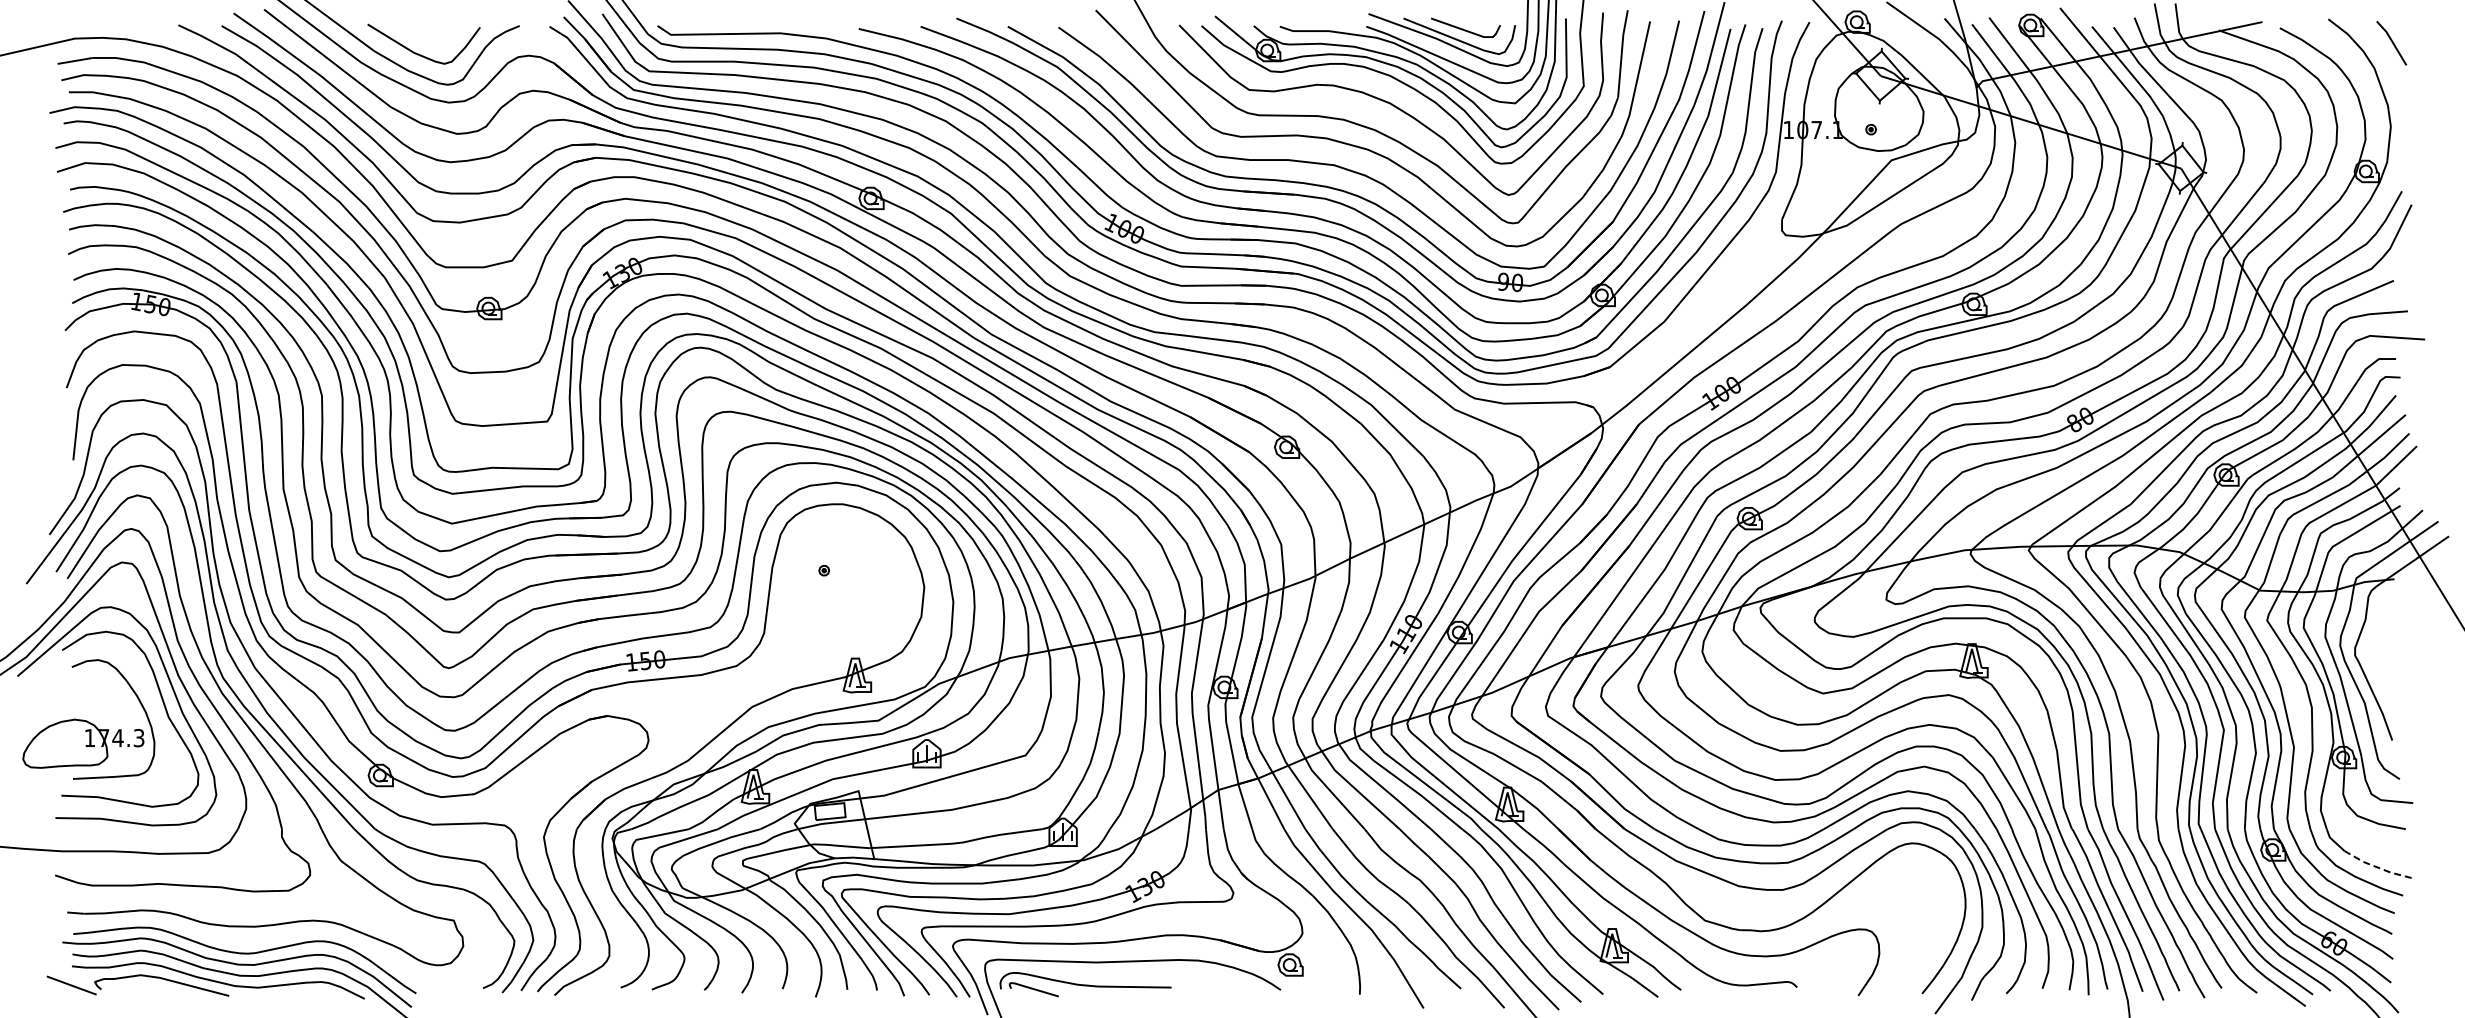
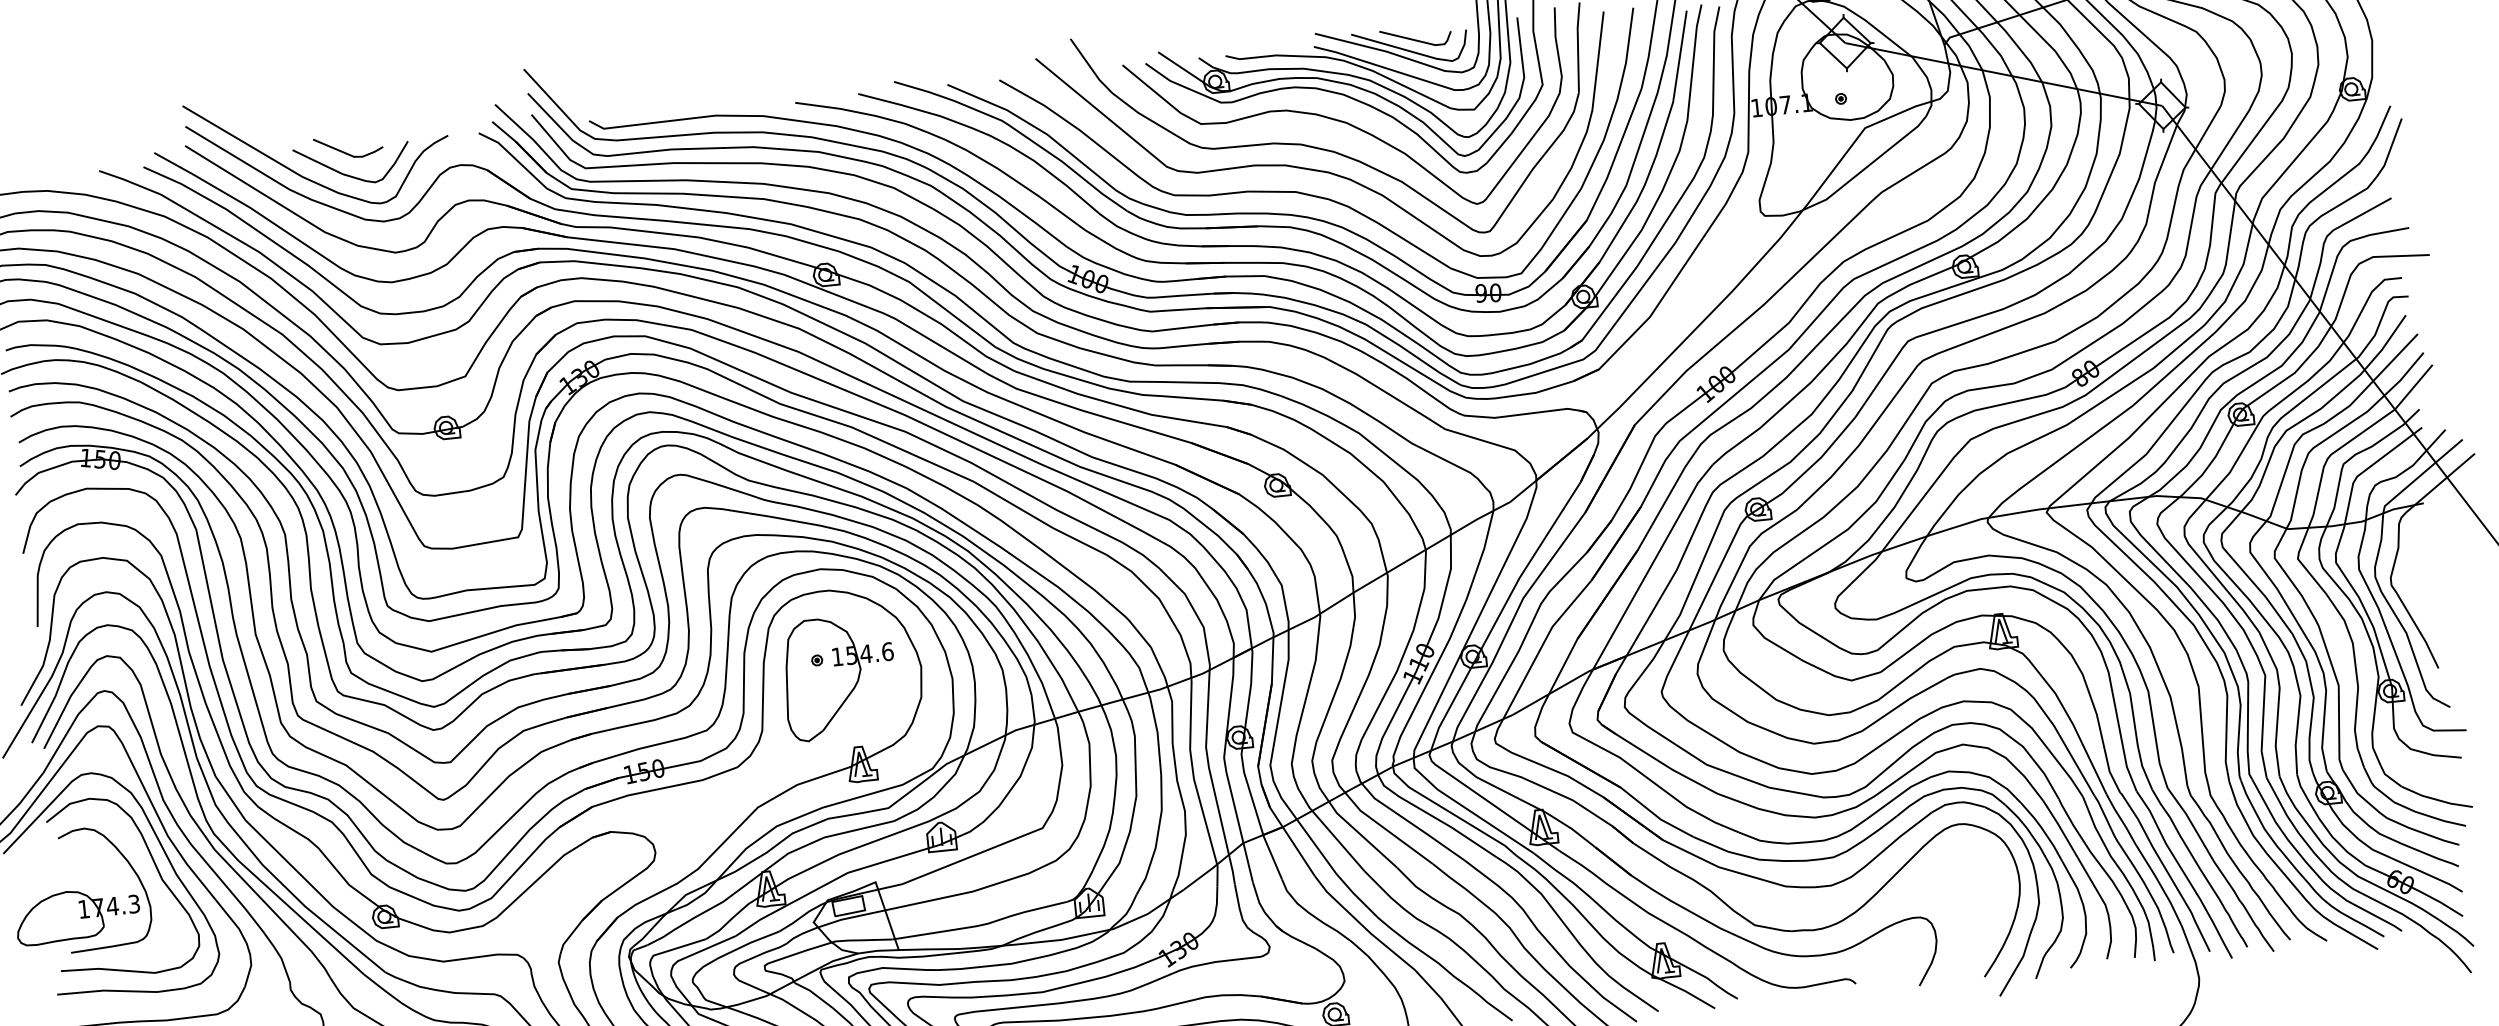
line: (418, 31) -> (345, 152), added
part: (843, 589) -> (838, 677), added
line: (2376, 867) -> (2435, 799), dashed -> solid

